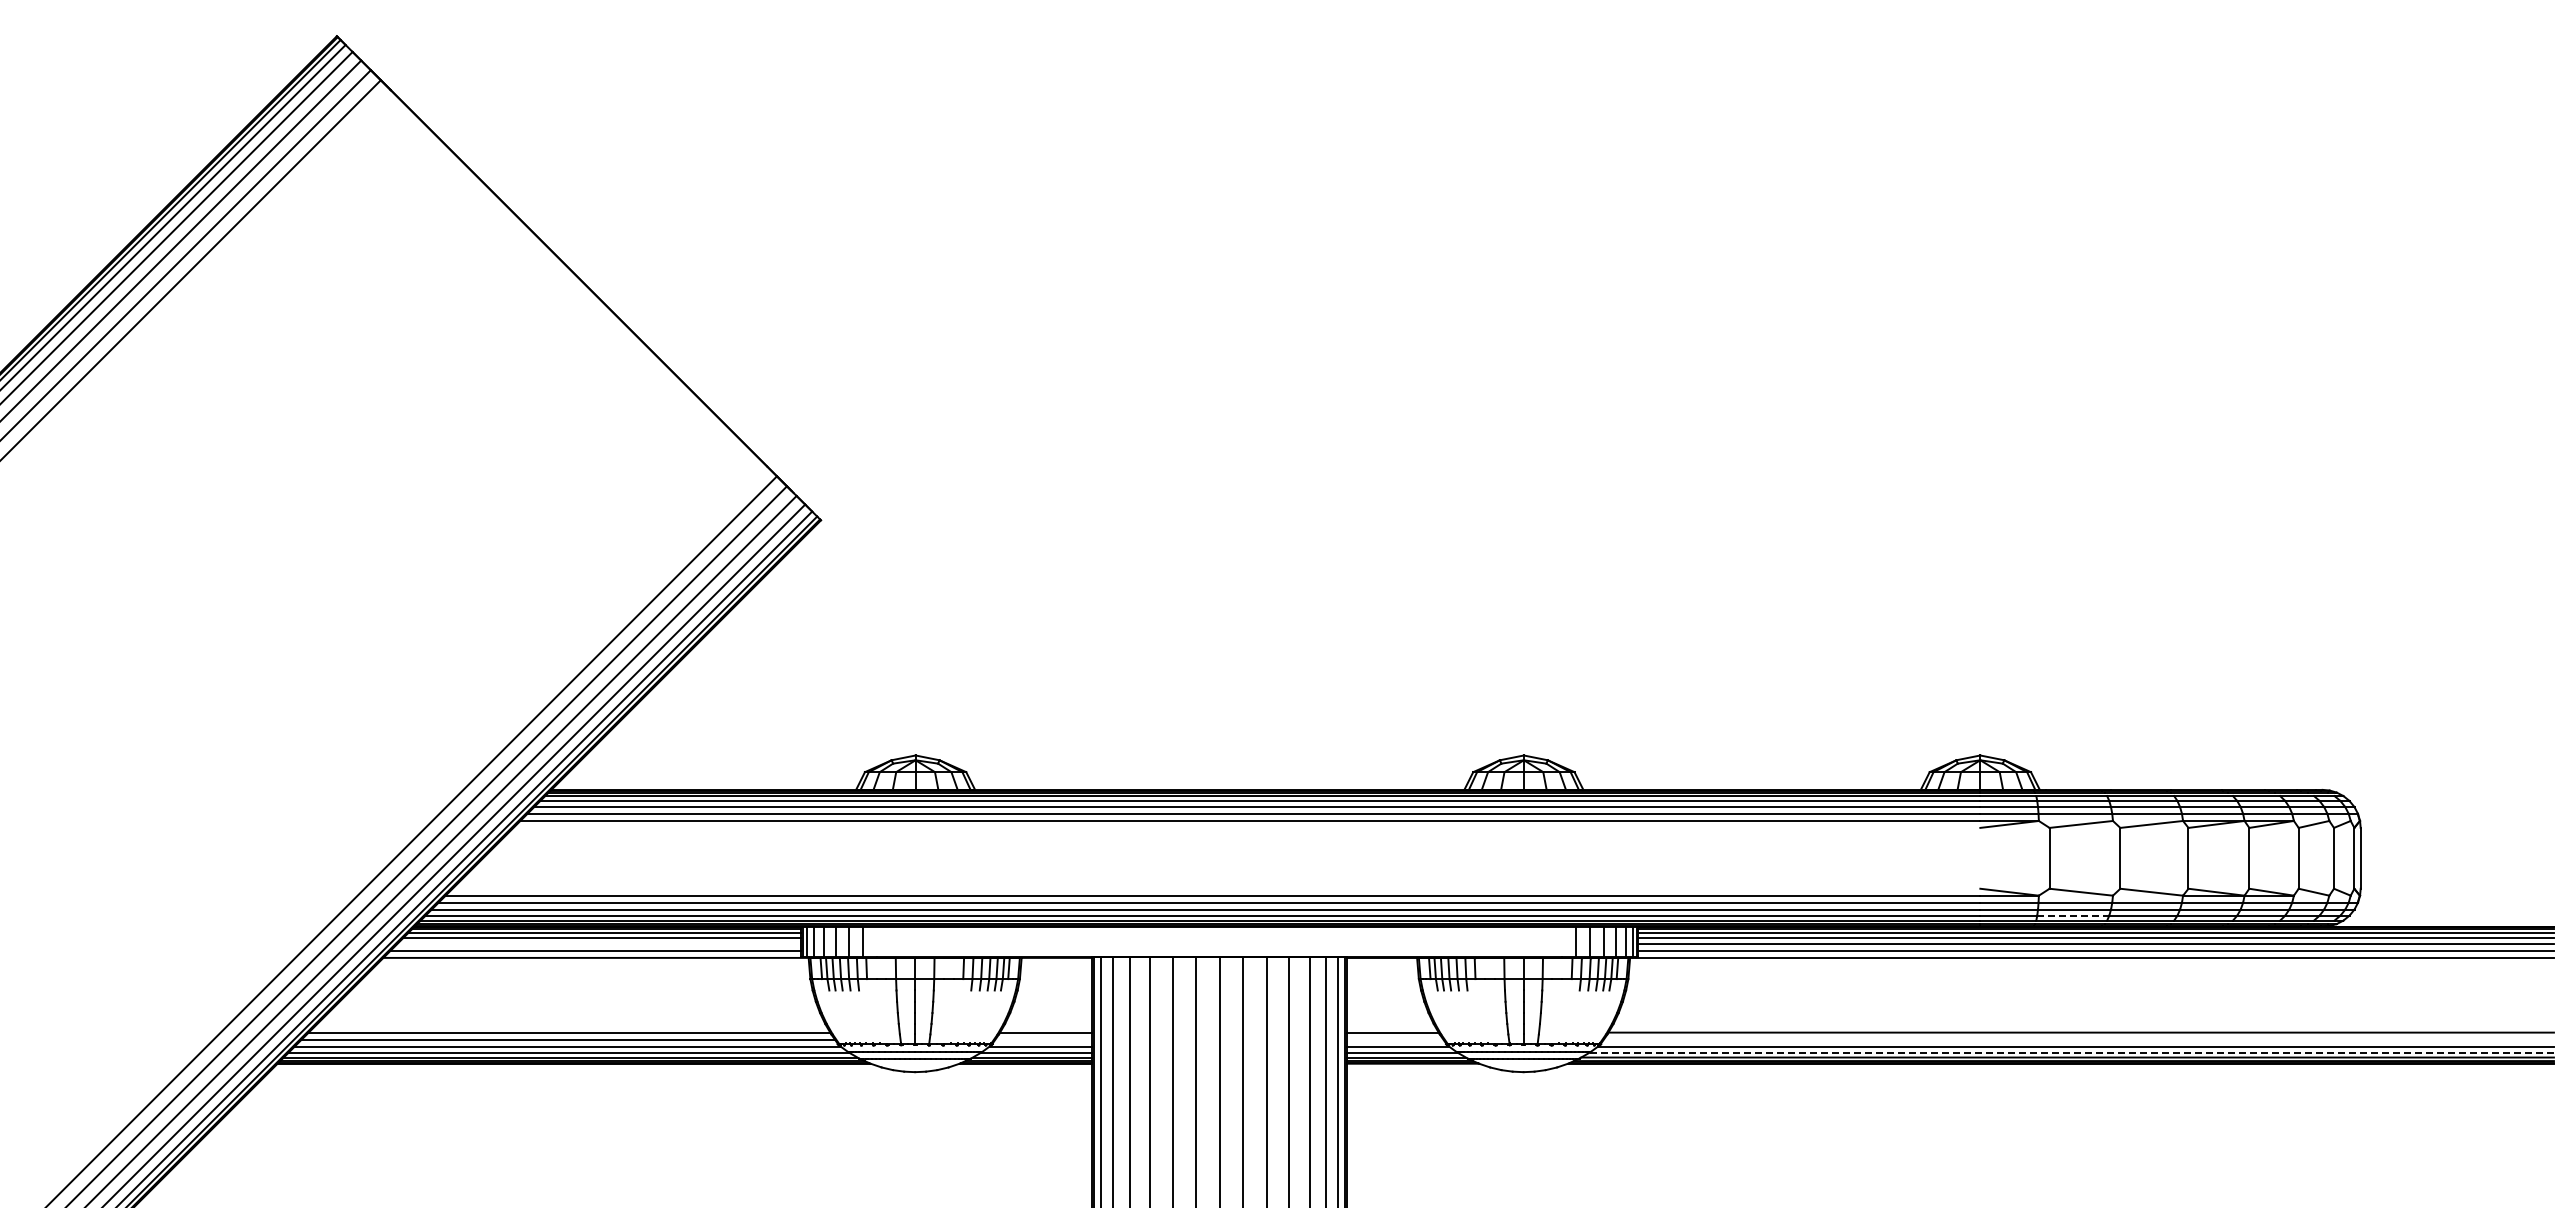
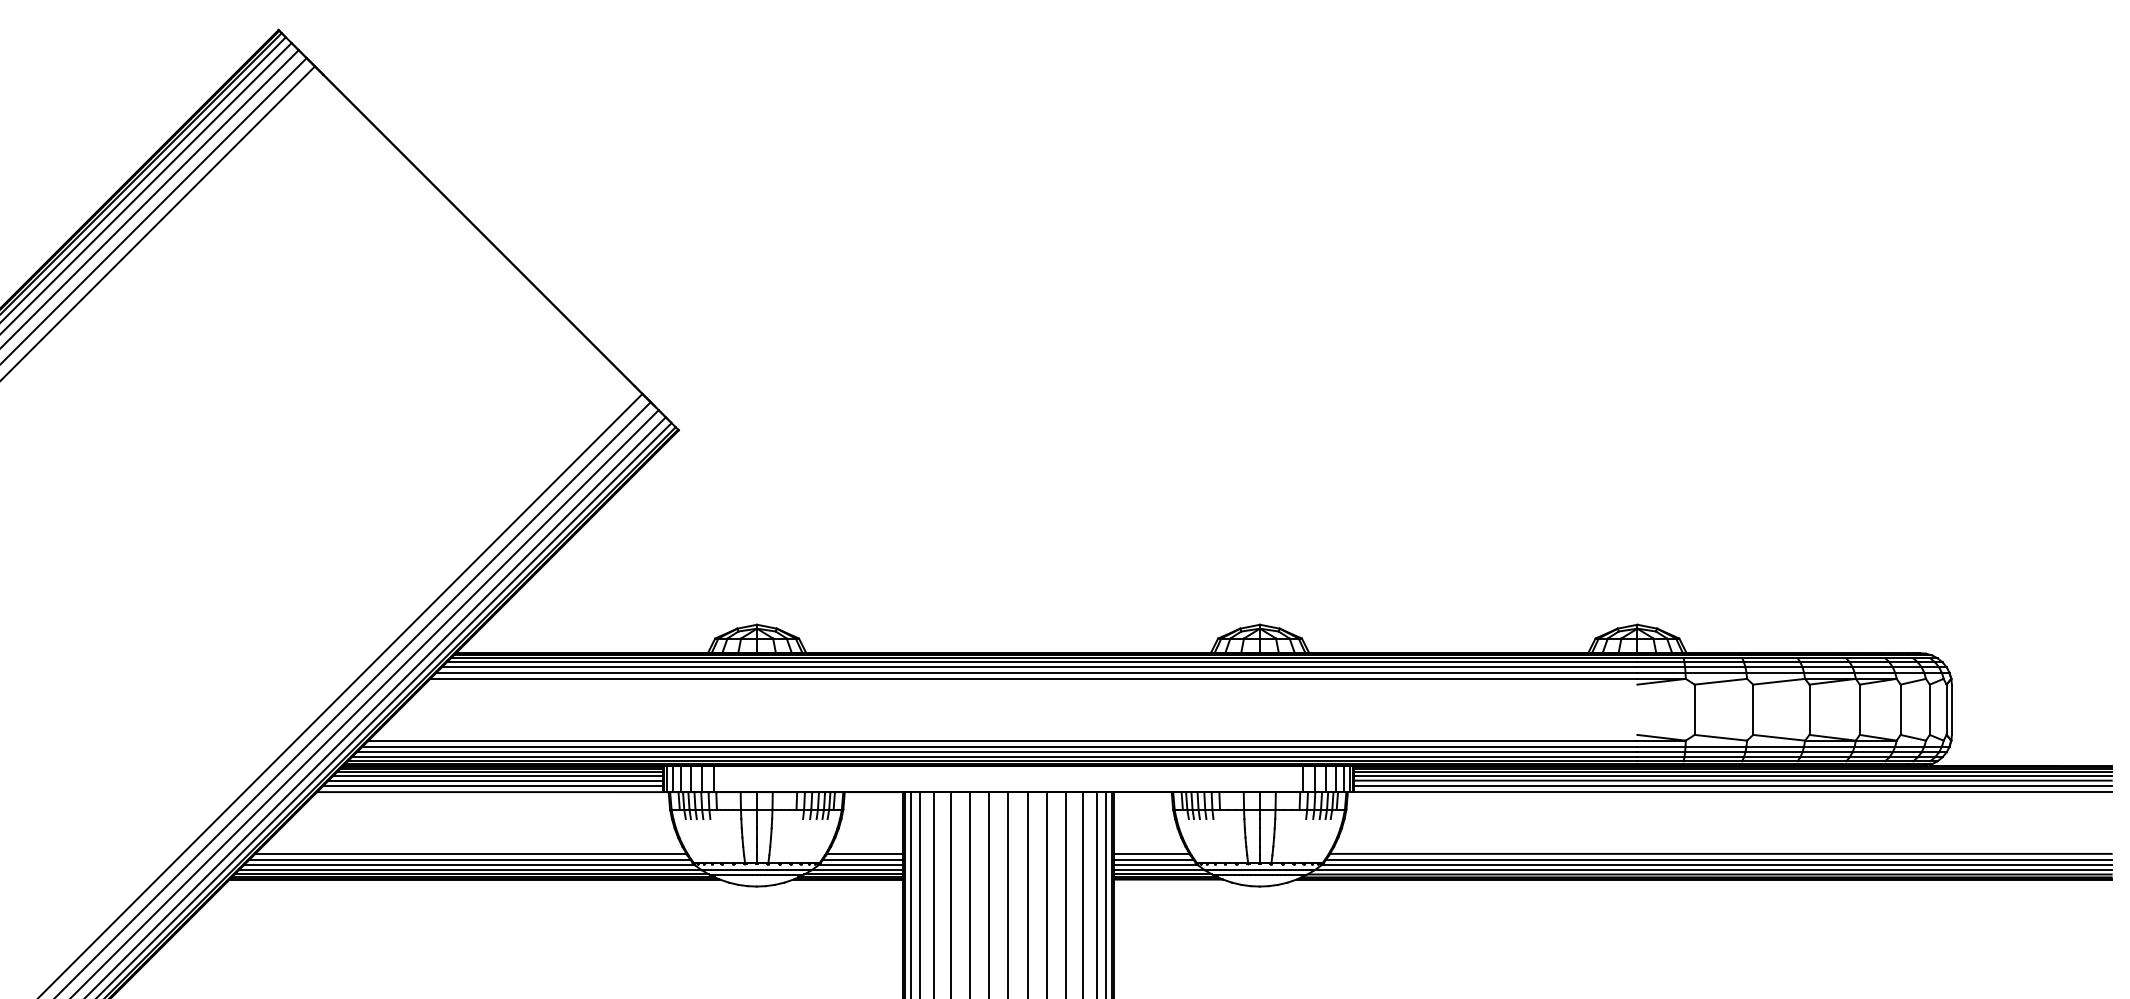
line: (2073, 915) -> (1714, 757), dashed -> solid
line: (599, 944) -> (495, 781), added
line: (1043, 1039) -> (862, 859), added
line: (1395, 1039) -> (1153, 859), added
line: (2078, 1039) -> (1718, 859), added
line: (2072, 1052) -> (1713, 870), dashed -> solid

